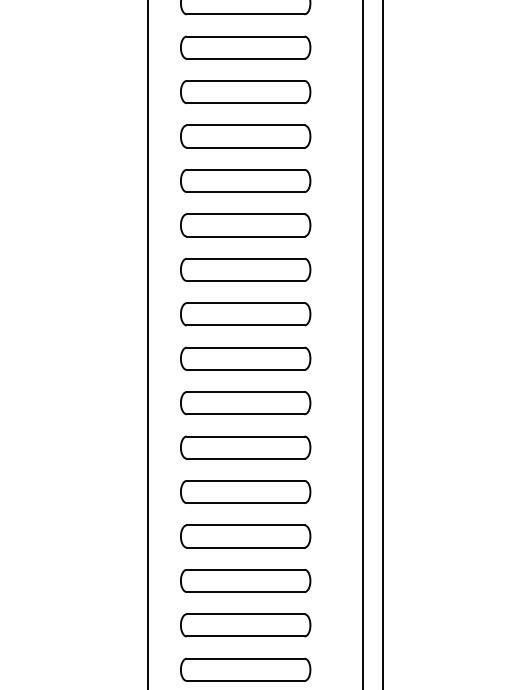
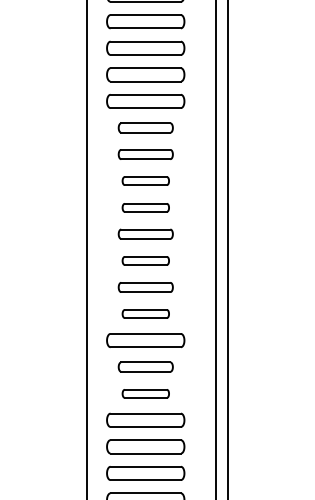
part: (245, 46) -> (145, 127), size x0.7
part: (245, 91) -> (145, 154), size x0.7
part: (245, 135) -> (145, 180), size x0.6
part: (245, 180) -> (145, 207), size x0.6
part: (245, 224) -> (145, 233), size x0.7
part: (245, 269) -> (145, 260), size x0.6
part: (245, 314) -> (145, 287), size x0.7
part: (245, 357) -> (145, 313), size x0.6
part: (245, 446) -> (145, 366), size x0.7
part: (245, 491) -> (145, 393), size x0.6

